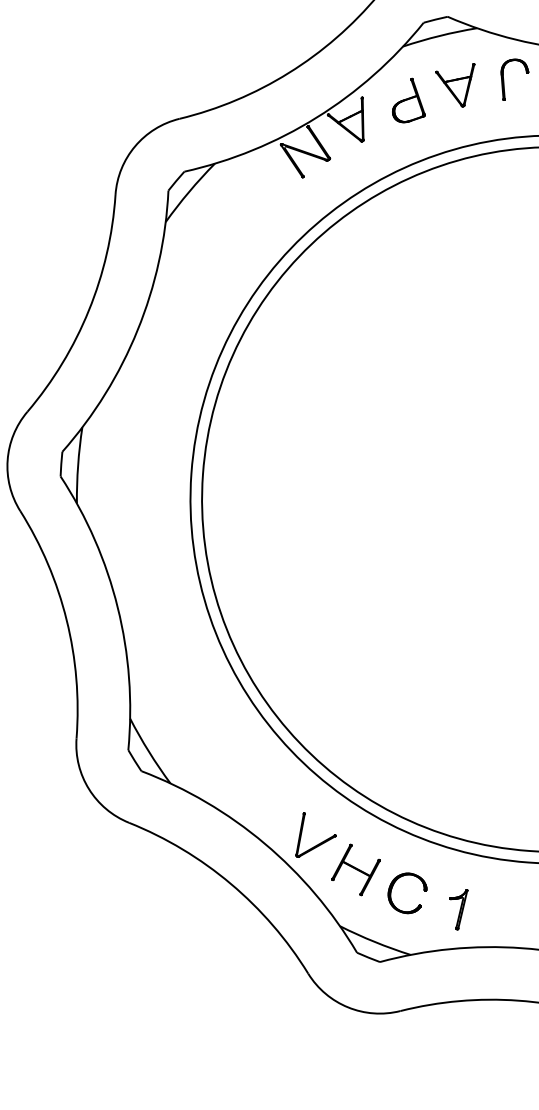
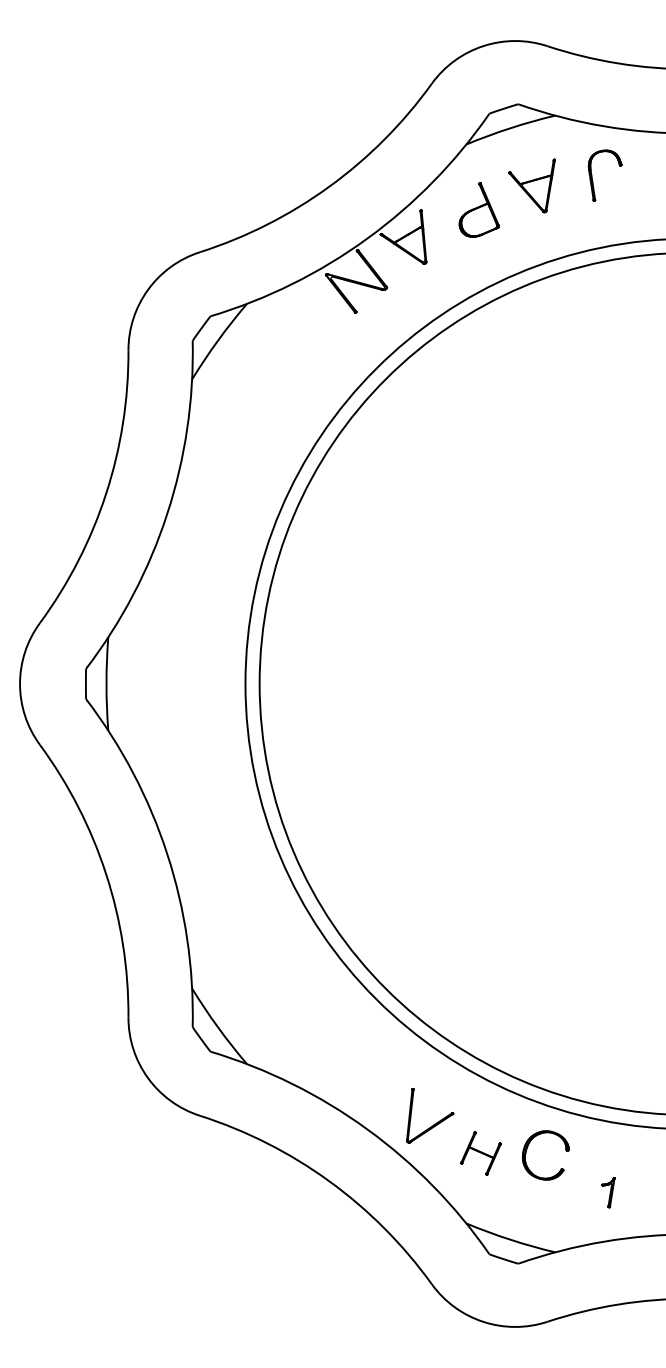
part: (355, 869) -> (480, 1153), size x0.7
part: (392, 887) -> (527, 1149), moved
part: (457, 909) -> (608, 1192), size x0.6

